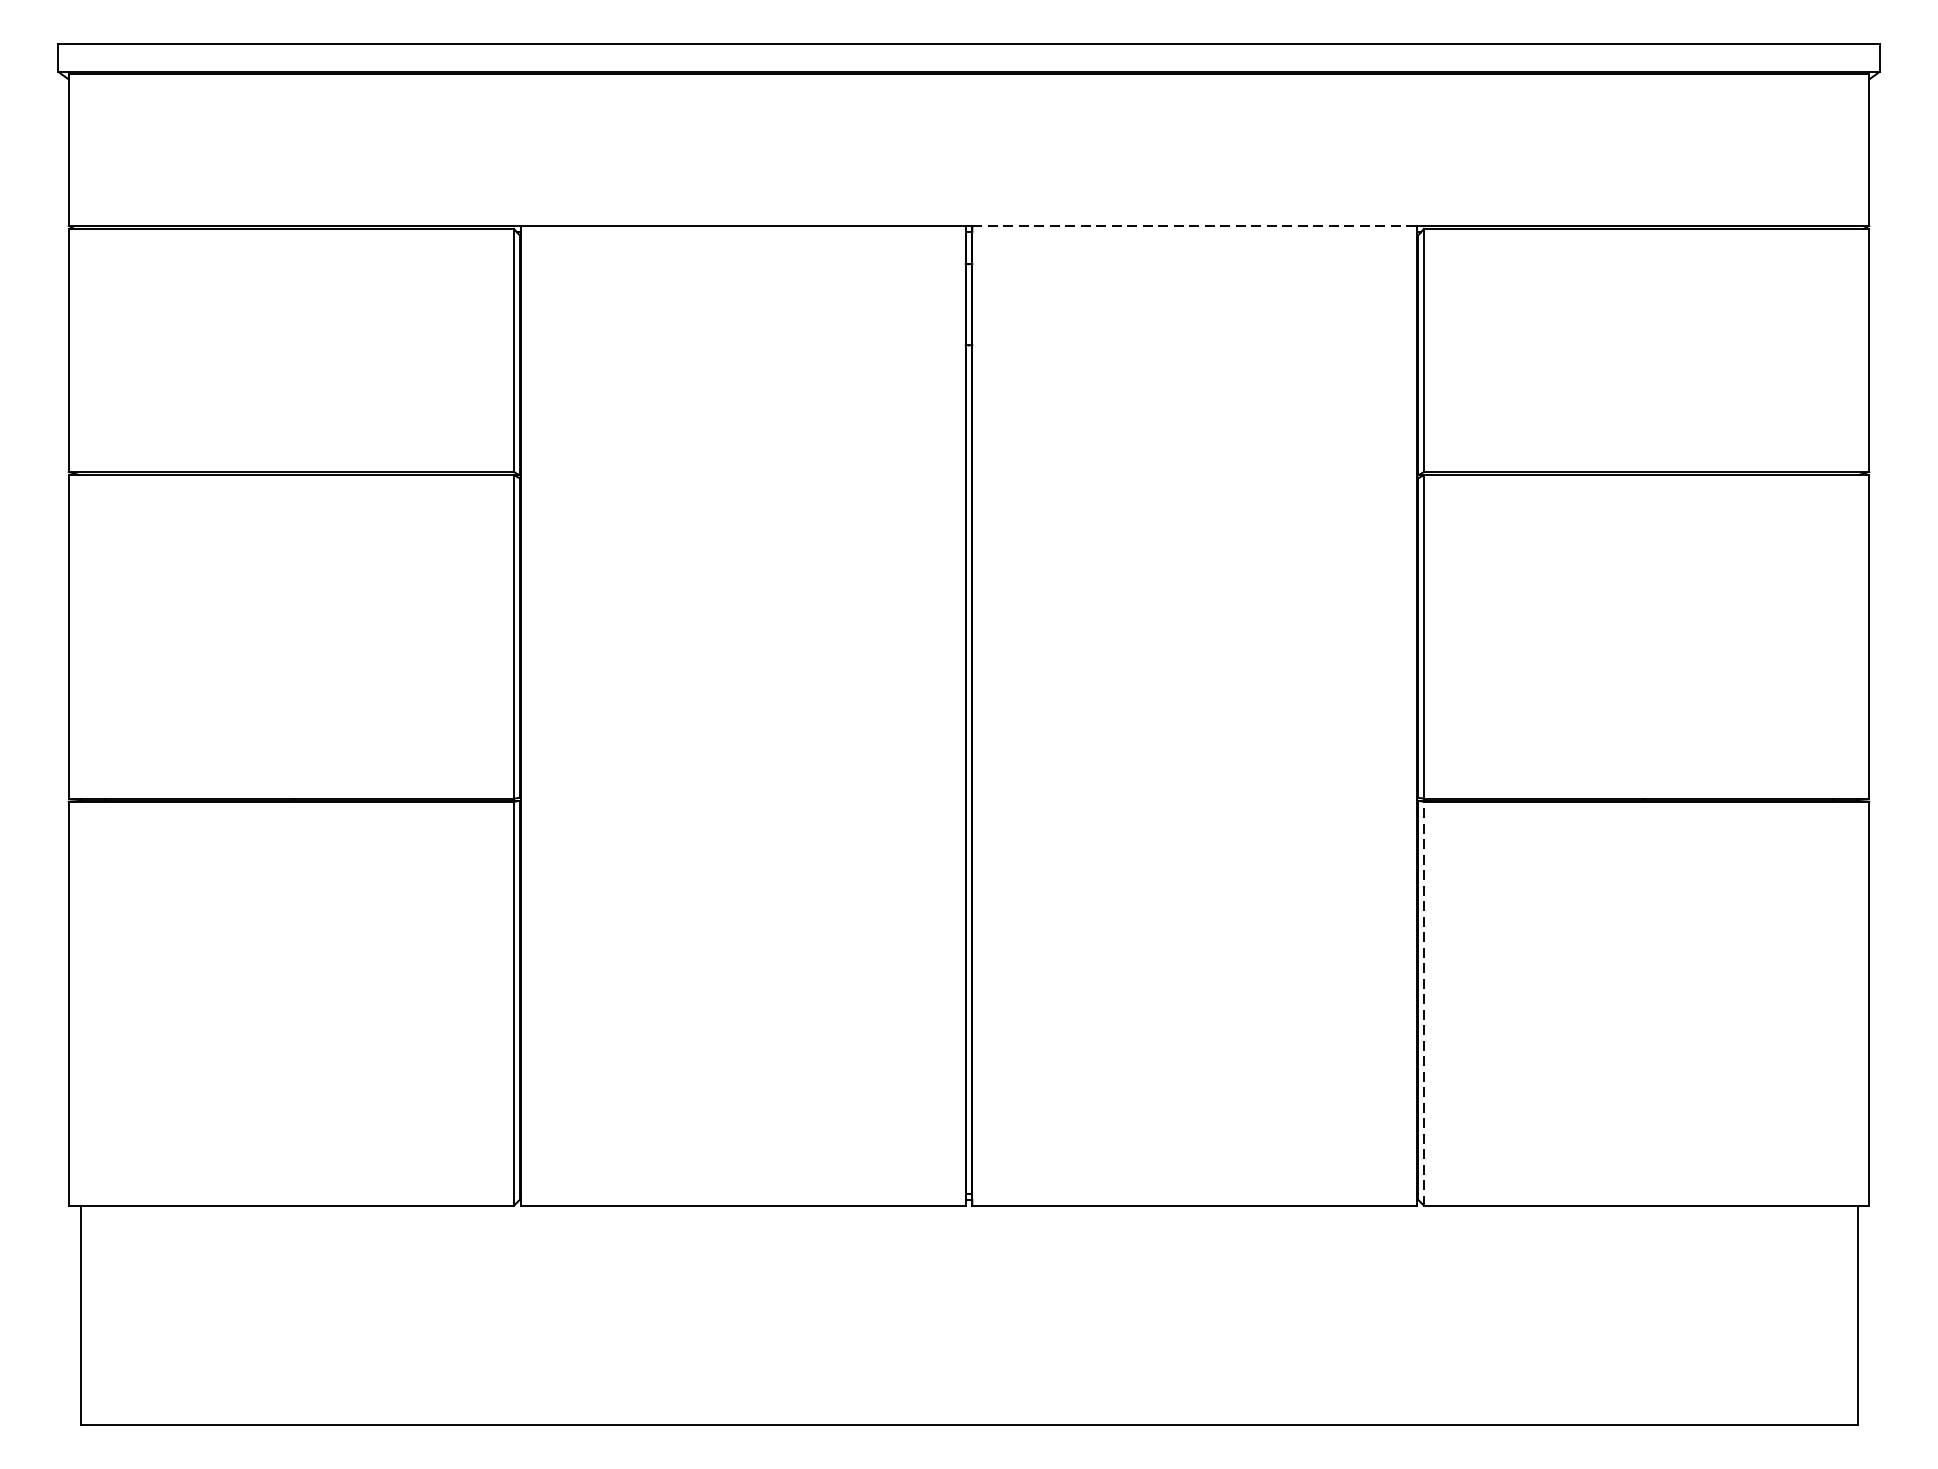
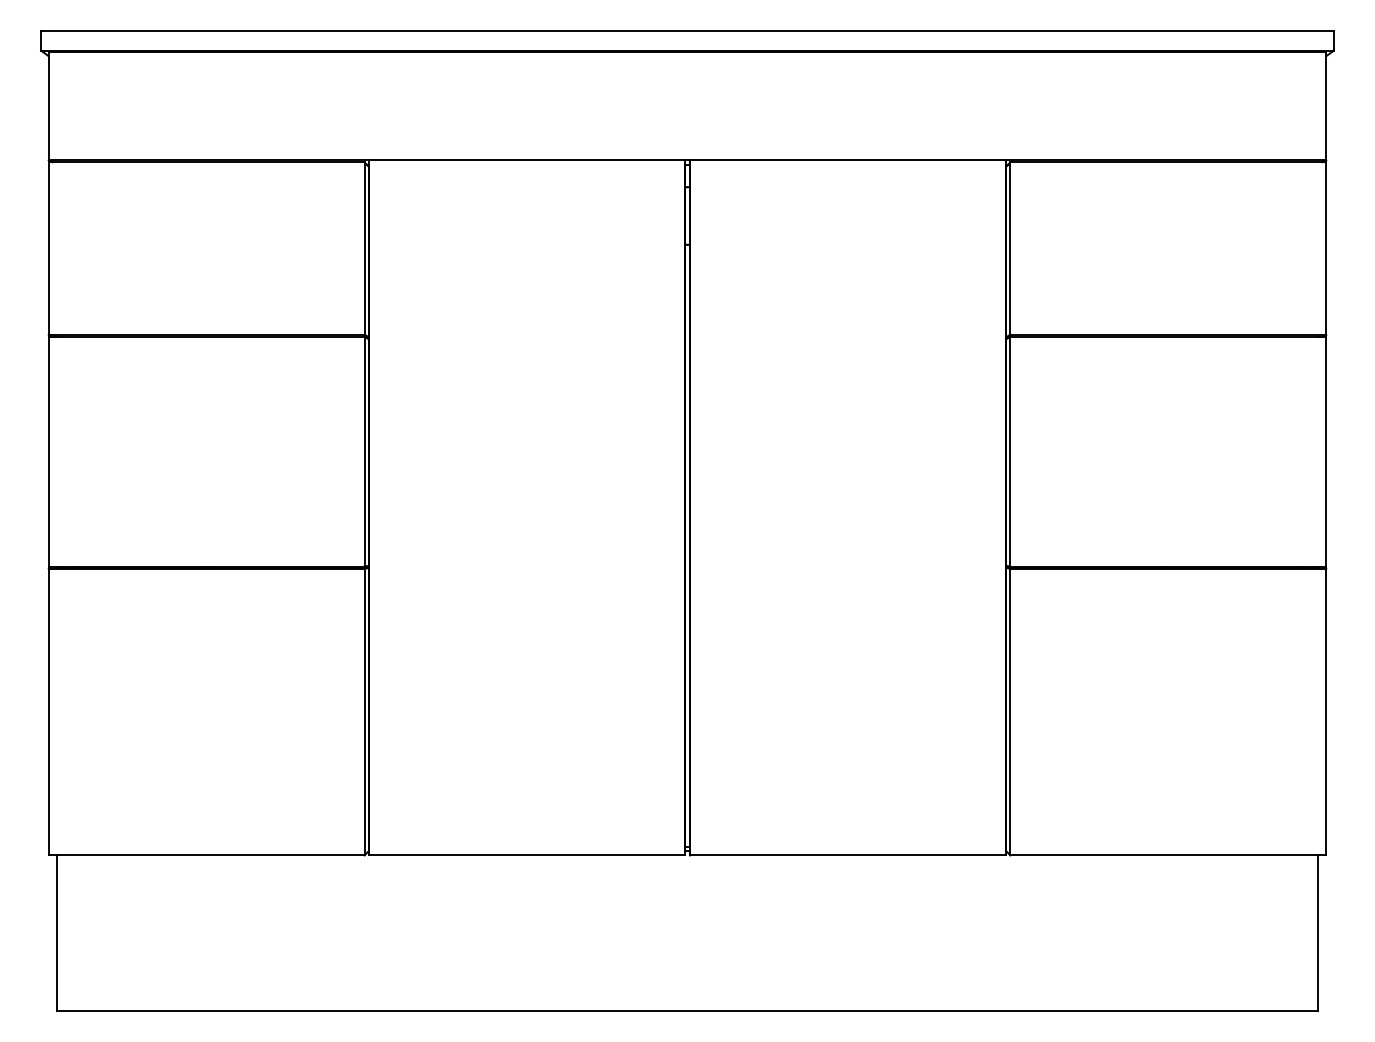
line: (1194, 226) -> (847, 160), dashed -> solid
line: (1424, 1002) -> (1010, 711), dashed -> solid

